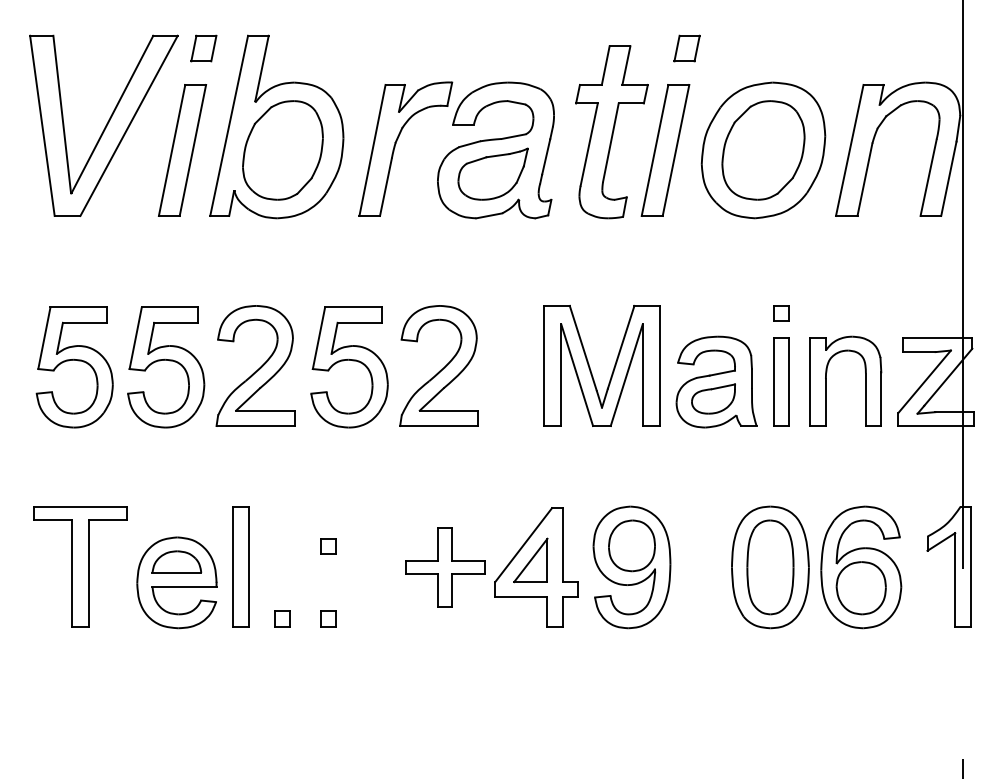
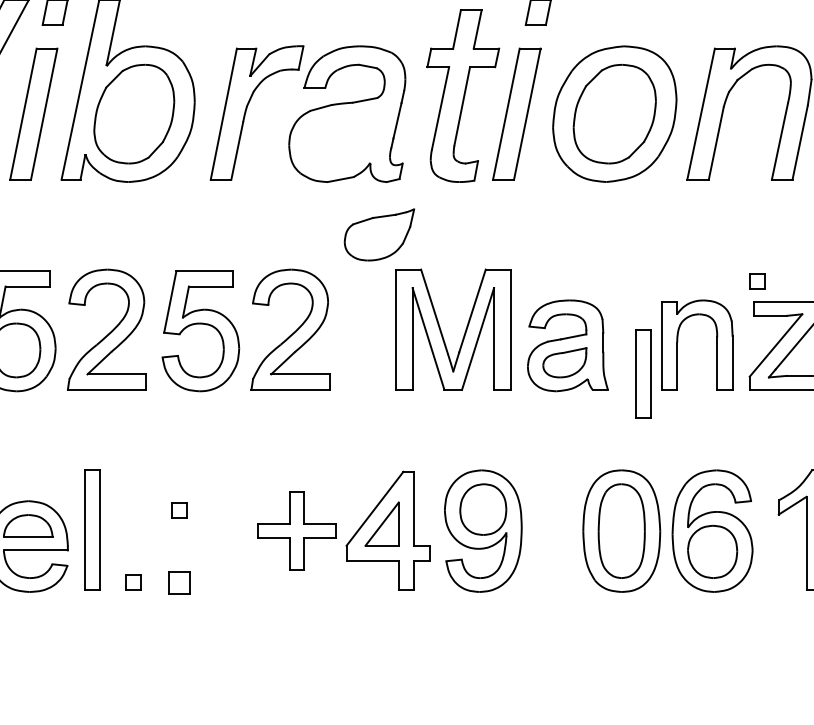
part: (492, 173) -> (378, 234), moved
part: (781, 313) -> (757, 281), moved
part: (781, 381) -> (643, 373), moved
part: (328, 618) -> (179, 582), size x1.4

